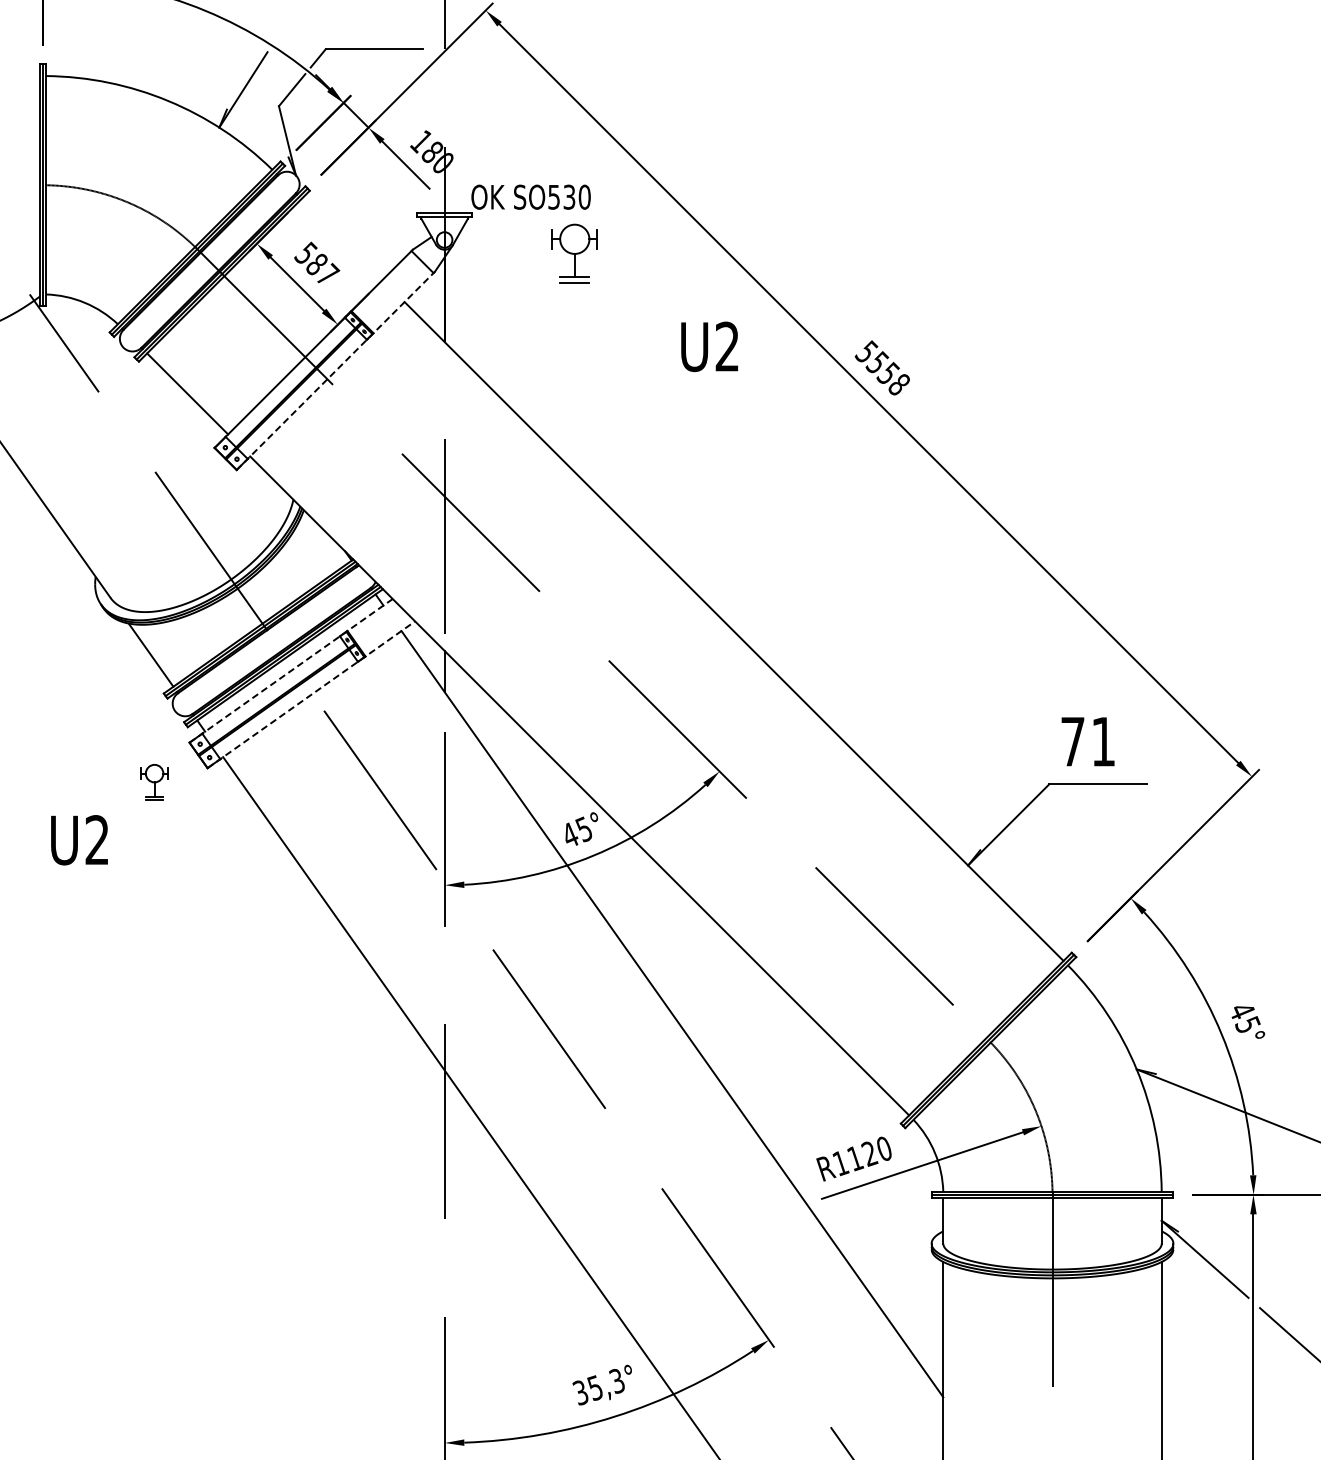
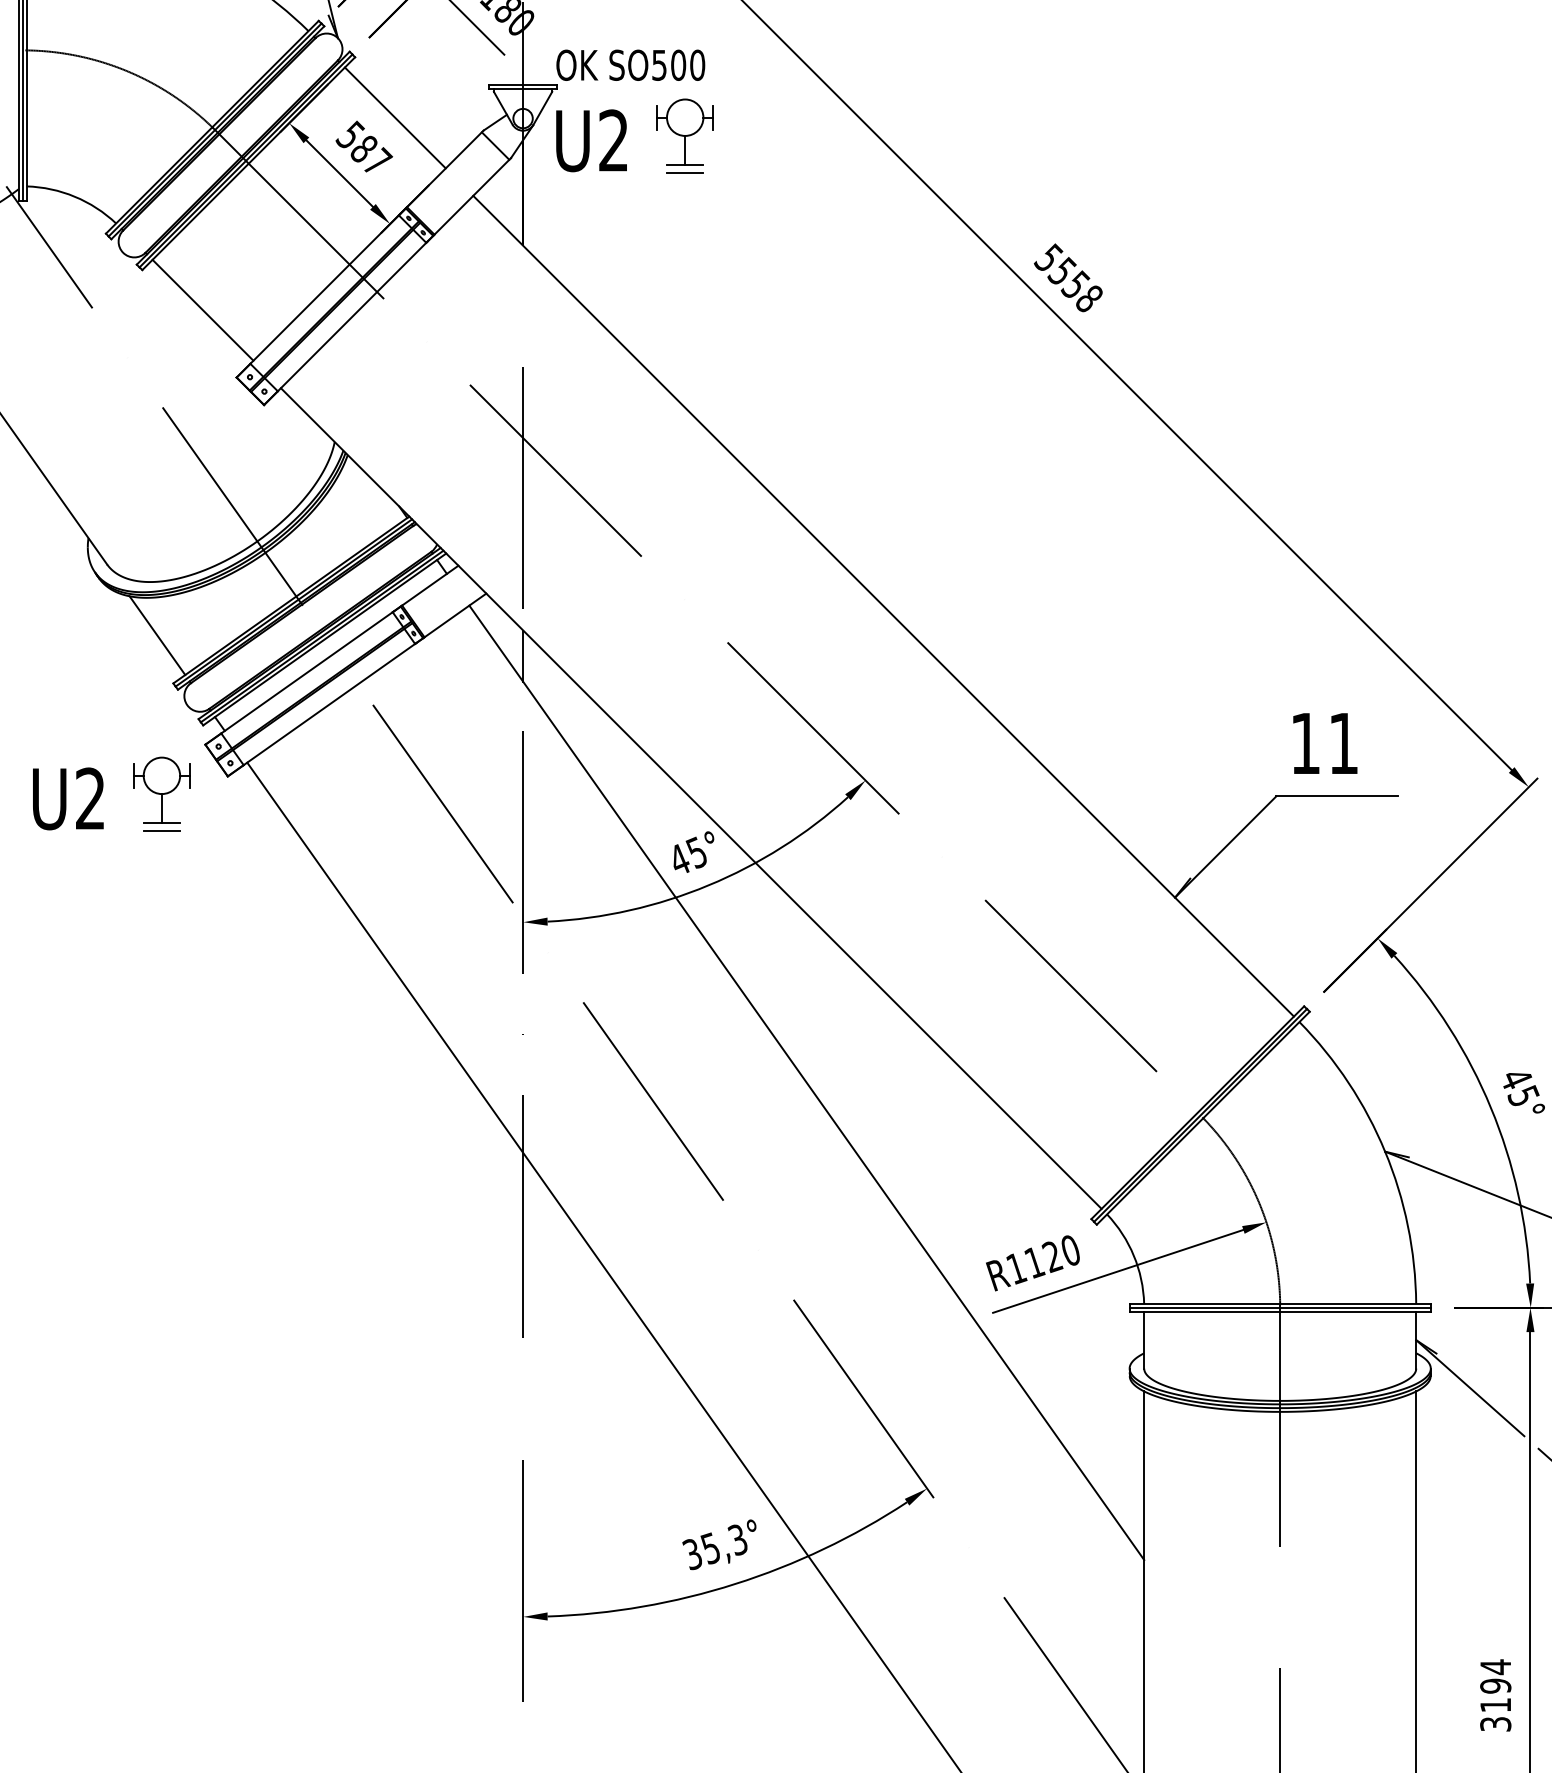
text: (569, 196) -> (678, 64), SO530 -> SO500
line: (341, 239) -> (394, 117), added
text: (709, 346) -> (591, 140), moved
line: (336, 370) -> (388, 281), dashed -> solid
line: (291, 670) -> (332, 654), dashed -> solid
line: (311, 694) -> (357, 684), dashed -> solid
text: (1072, 741) -> (1305, 743), 71 -> 11
part: (154, 782) -> (161, 794), size x1.67
text: (79, 840) -> (68, 799), moved

